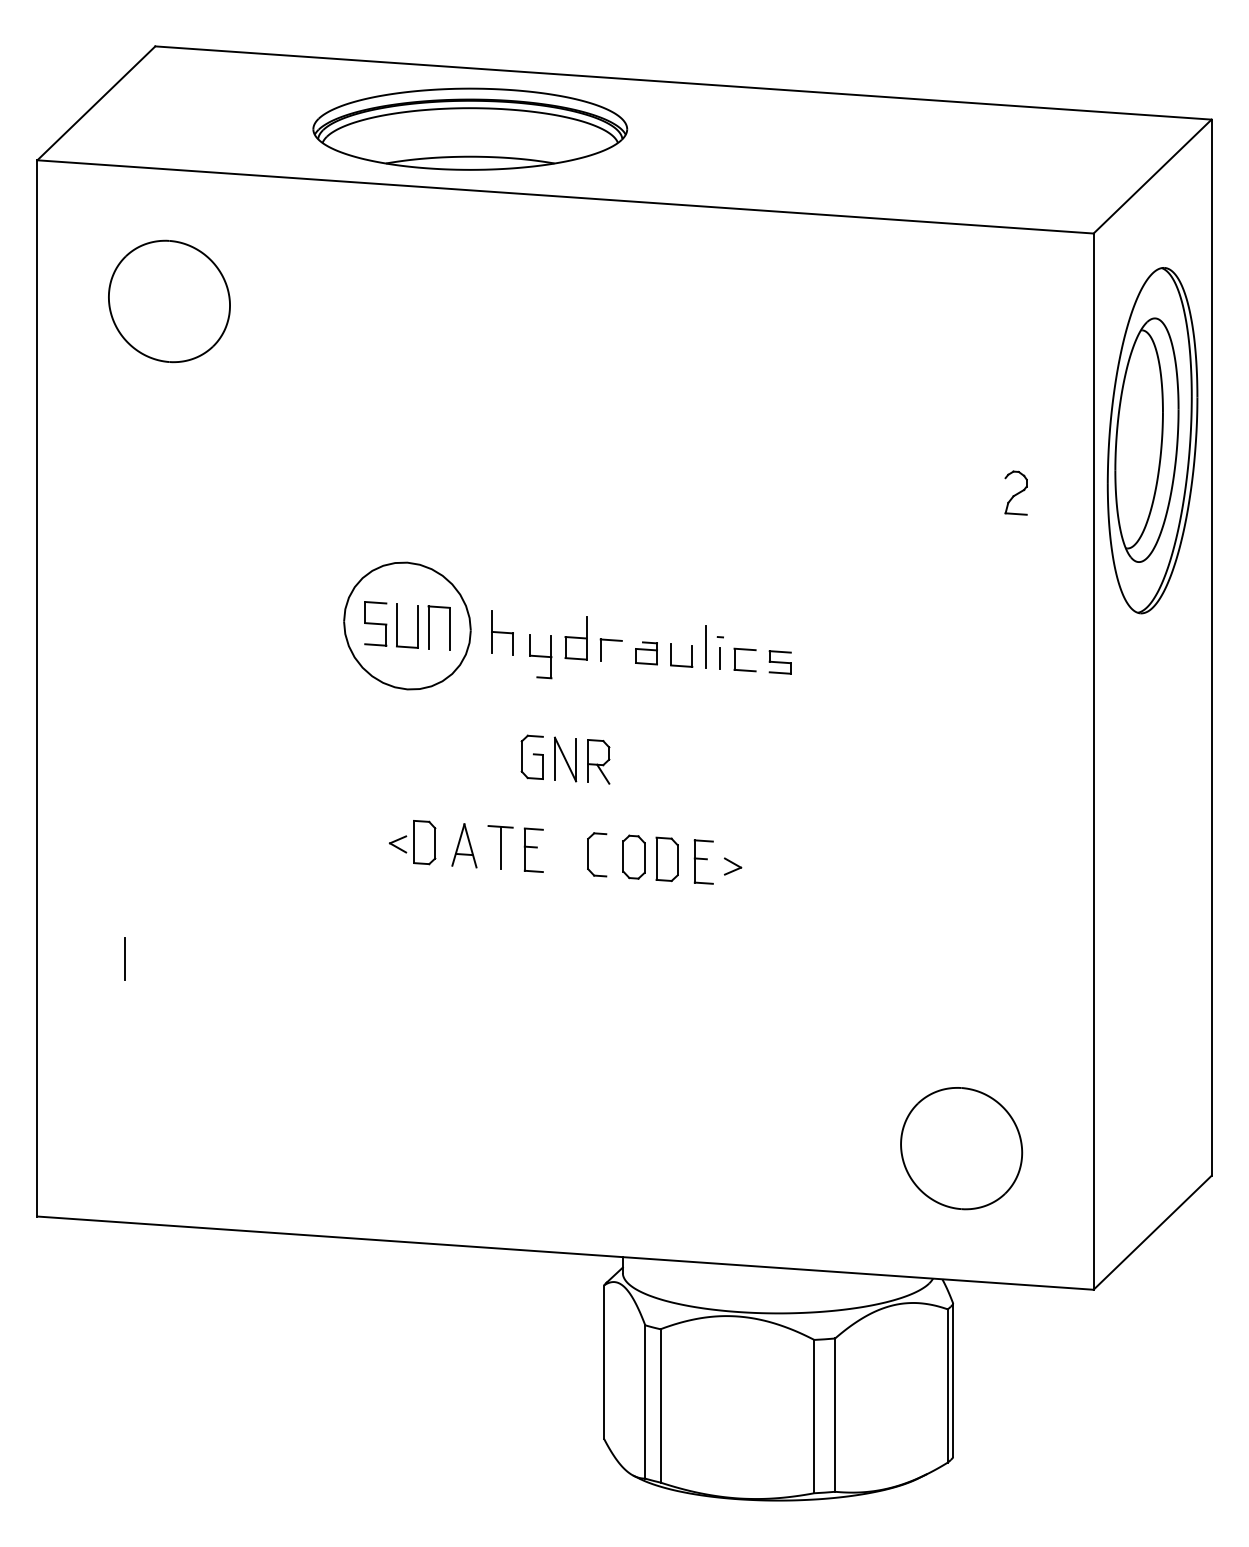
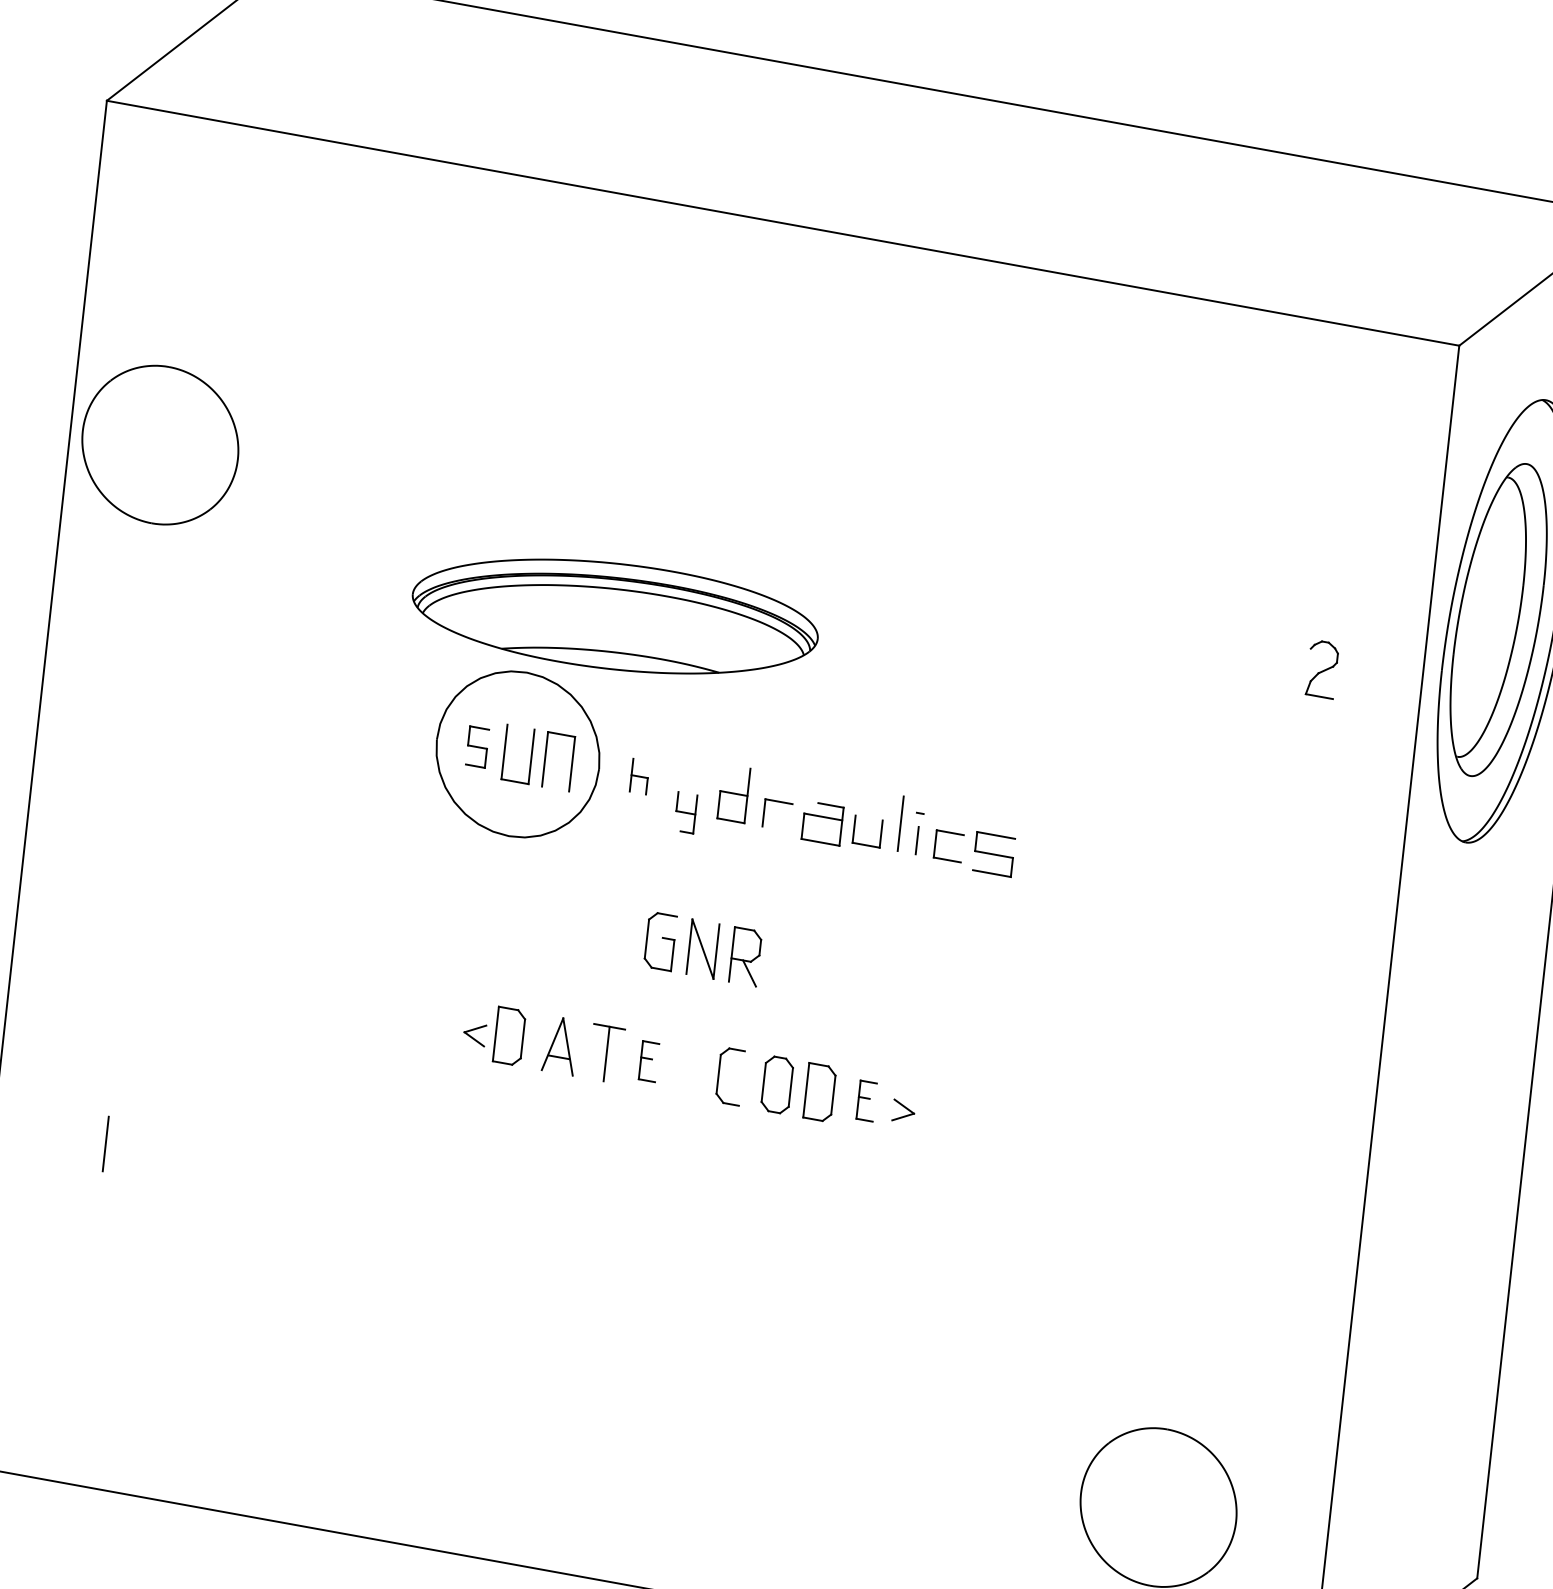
part: (470, 128) -> (615, 615), moved
part: (169, 301) -> (160, 445), moved
part: (375, 623) -> (477, 746), size x0.7
part: (502, 632) -> (639, 776), size x0.6
part: (646, 653) -> (822, 823), size x1.4
part: (540, 656) -> (685, 812), size x0.7
part: (779, 662) -> (992, 854), size x1.4
part: (533, 849) -> (648, 1060), size x0.7
part: (703, 861) -> (866, 1100), size x0.7

